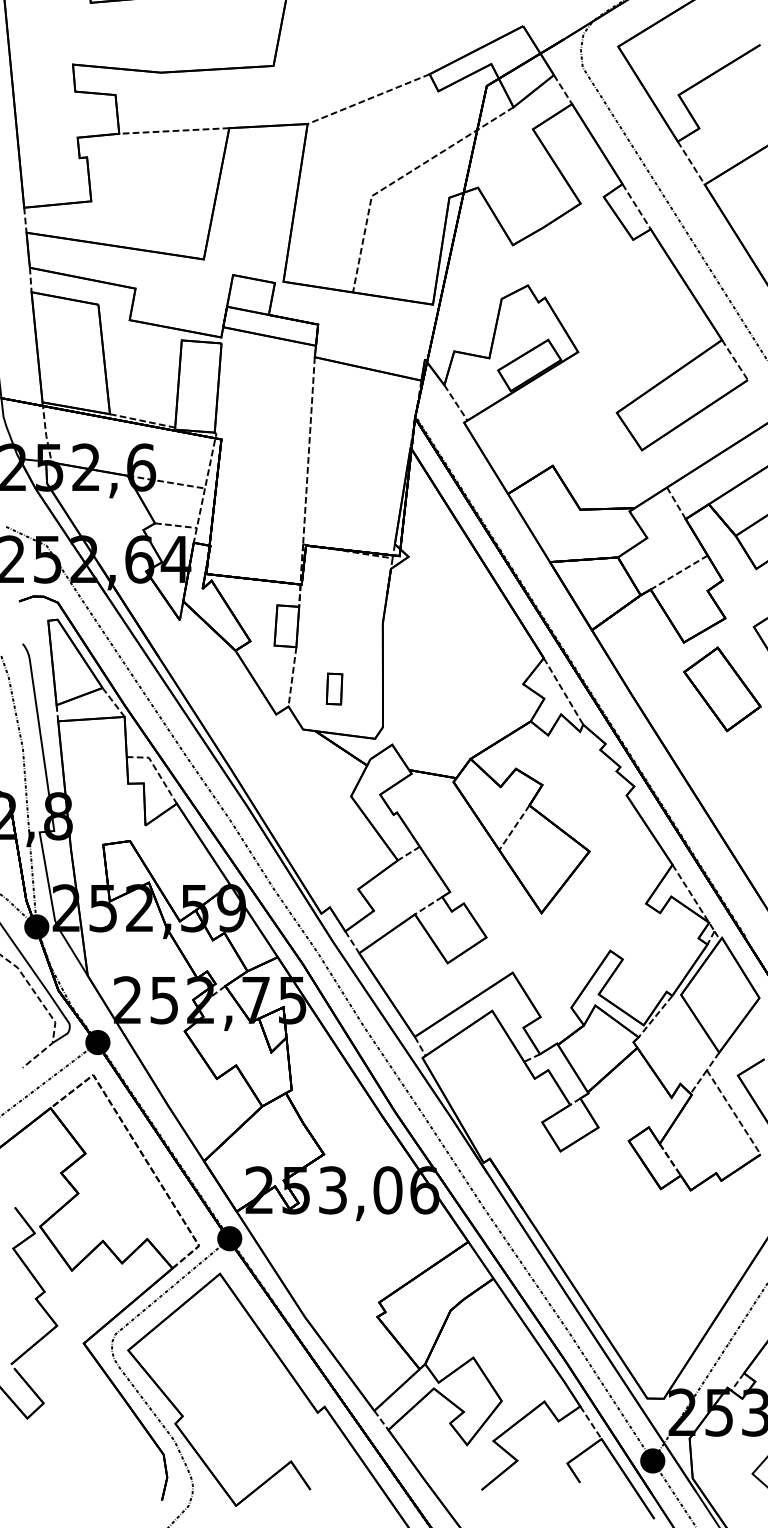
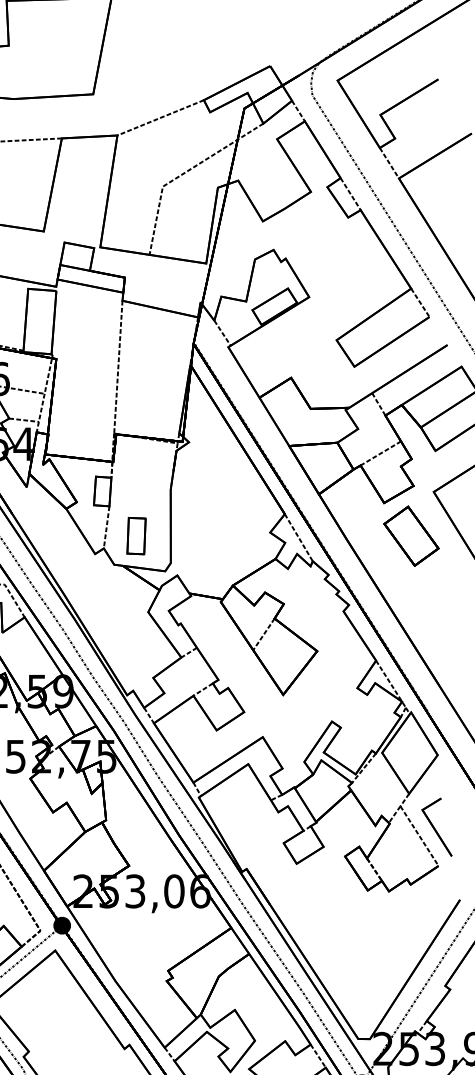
part: (334, 688) -> (136, 535), size x1.67

